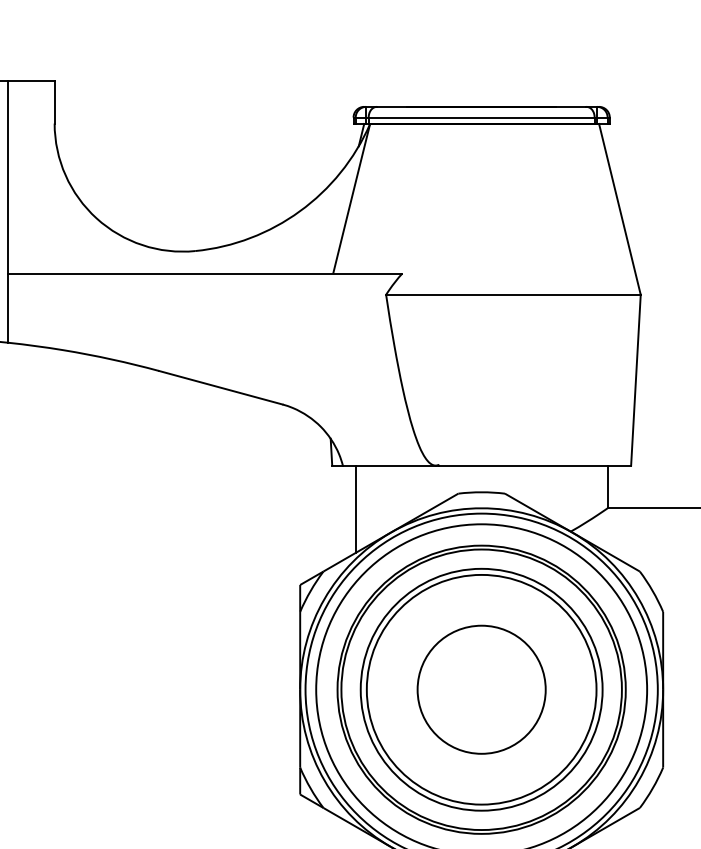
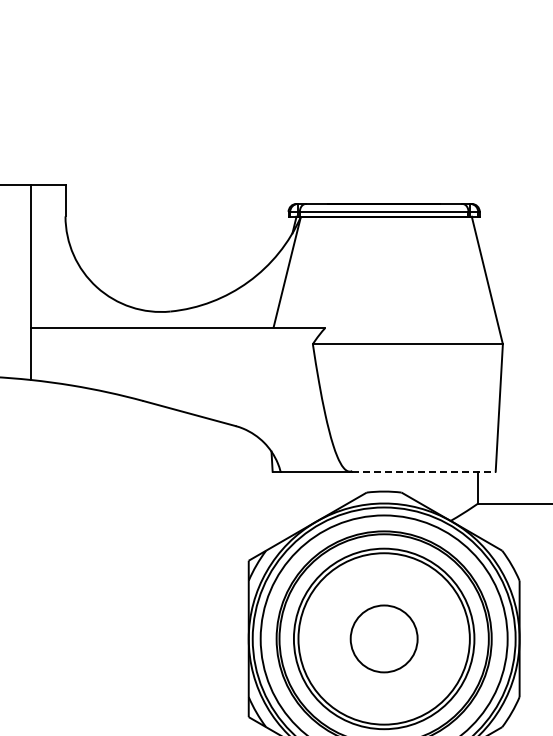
line: (535, 465) -> (424, 471), solid -> dashed
line: (356, 508) -> (290, 503), removed
circle: (480, 689) -> (383, 638), size x0.7

